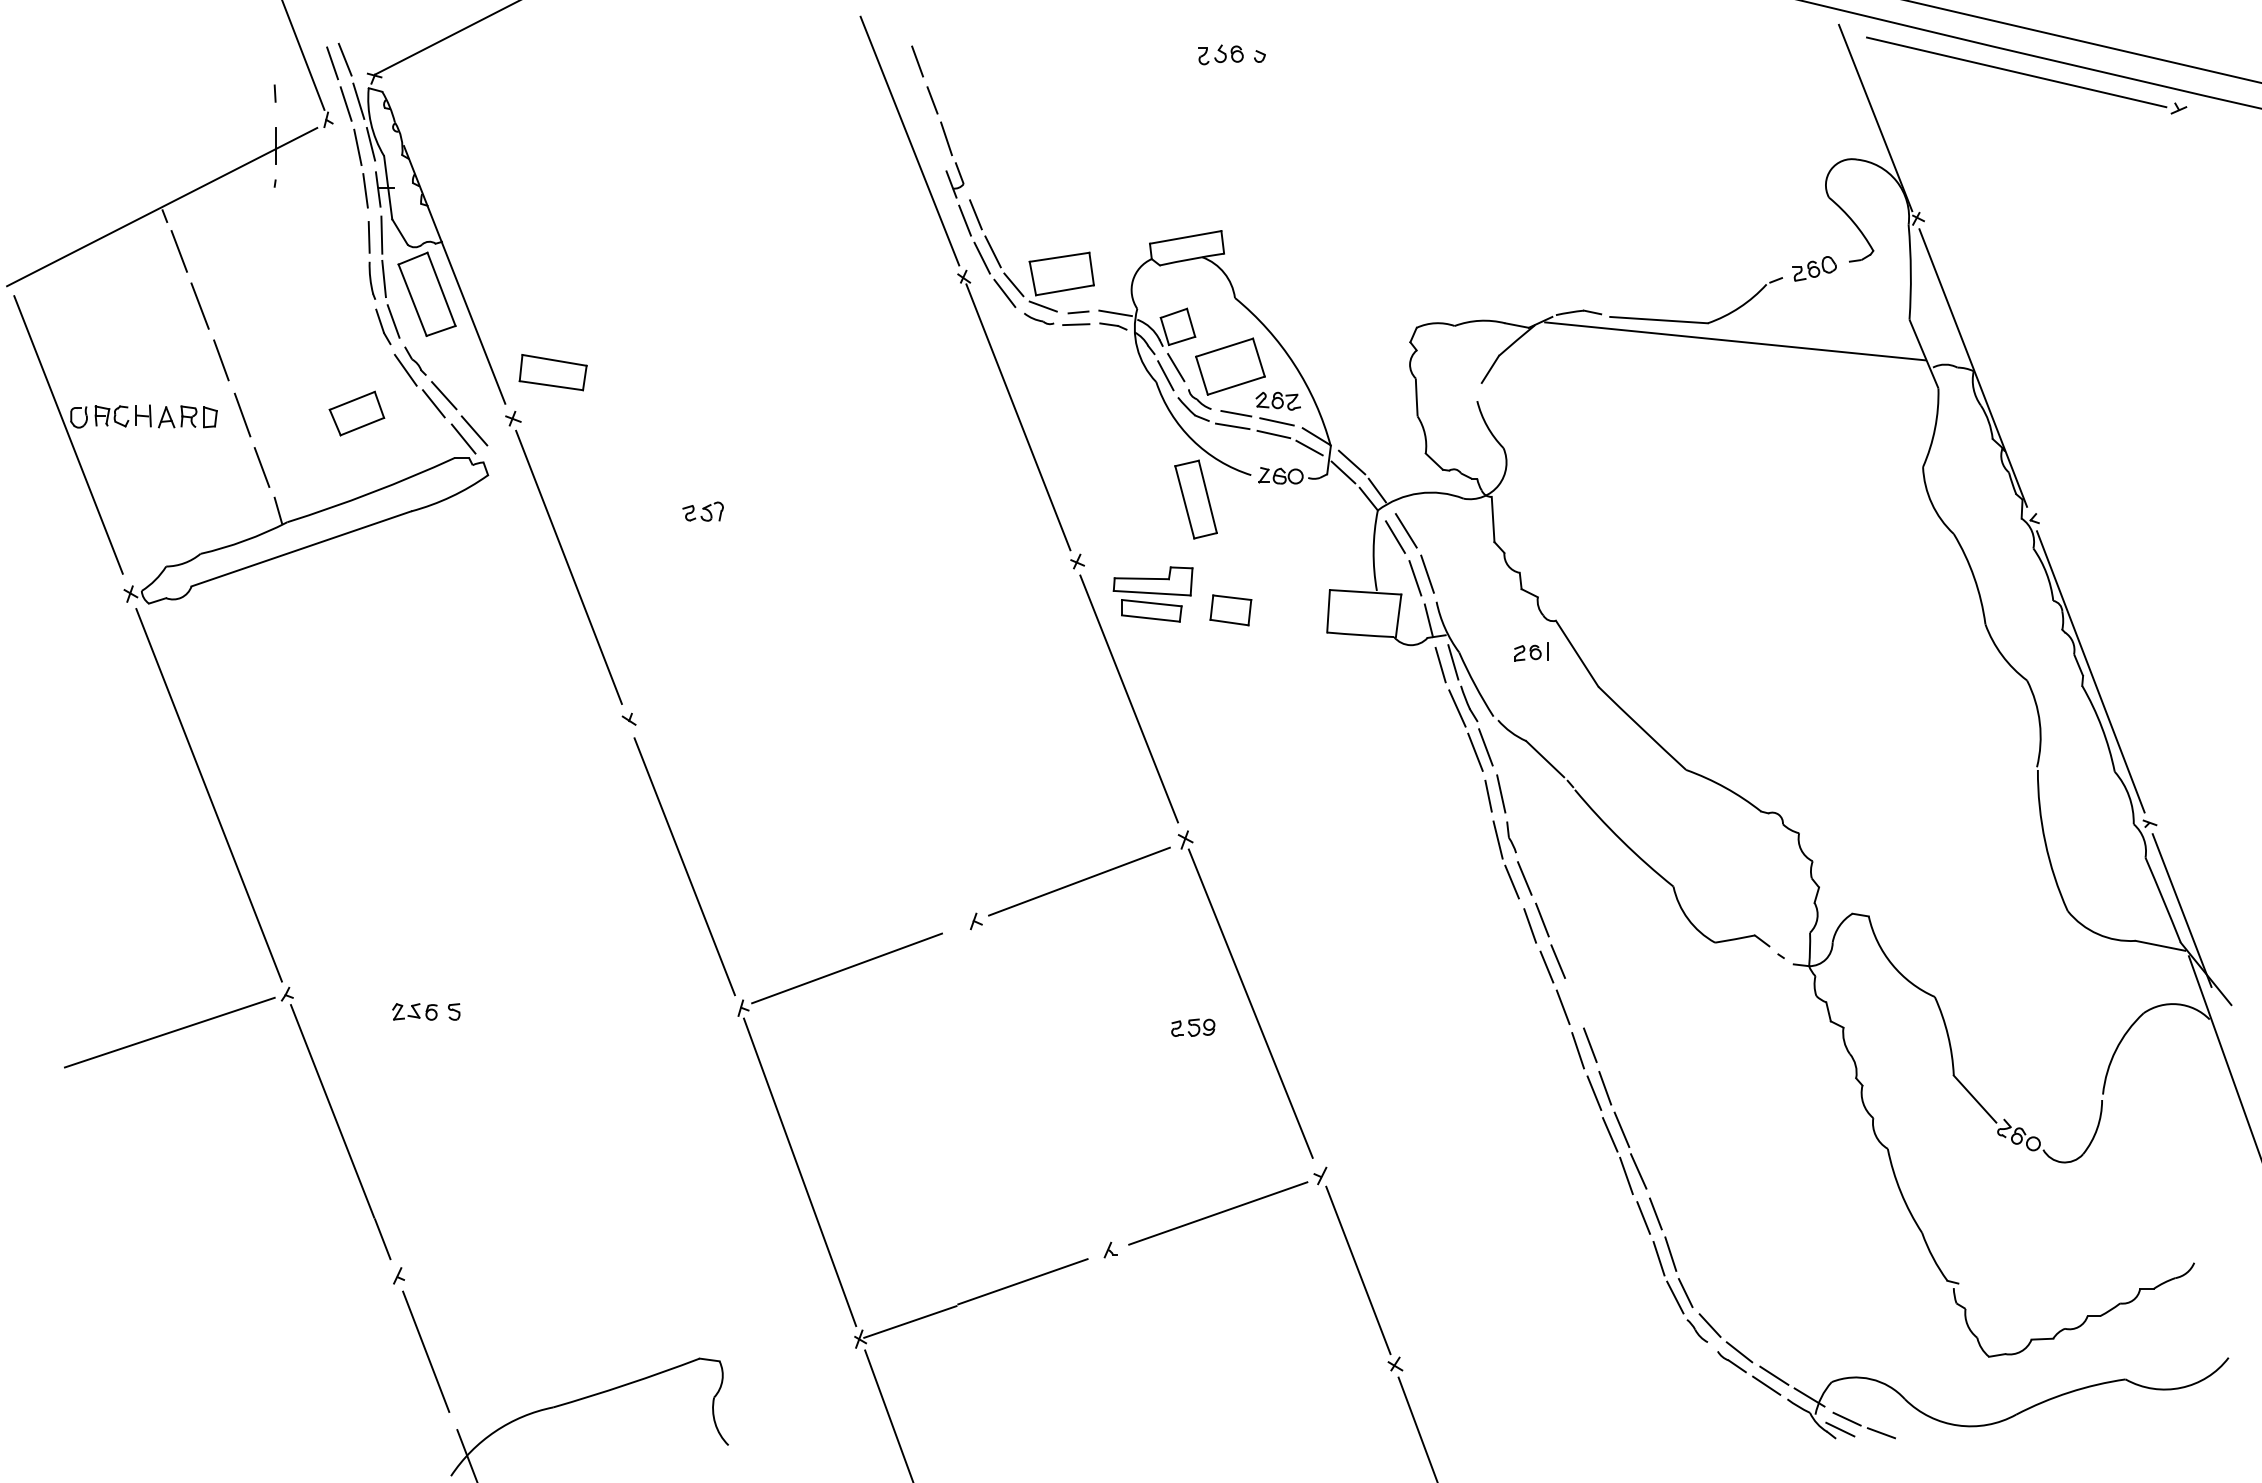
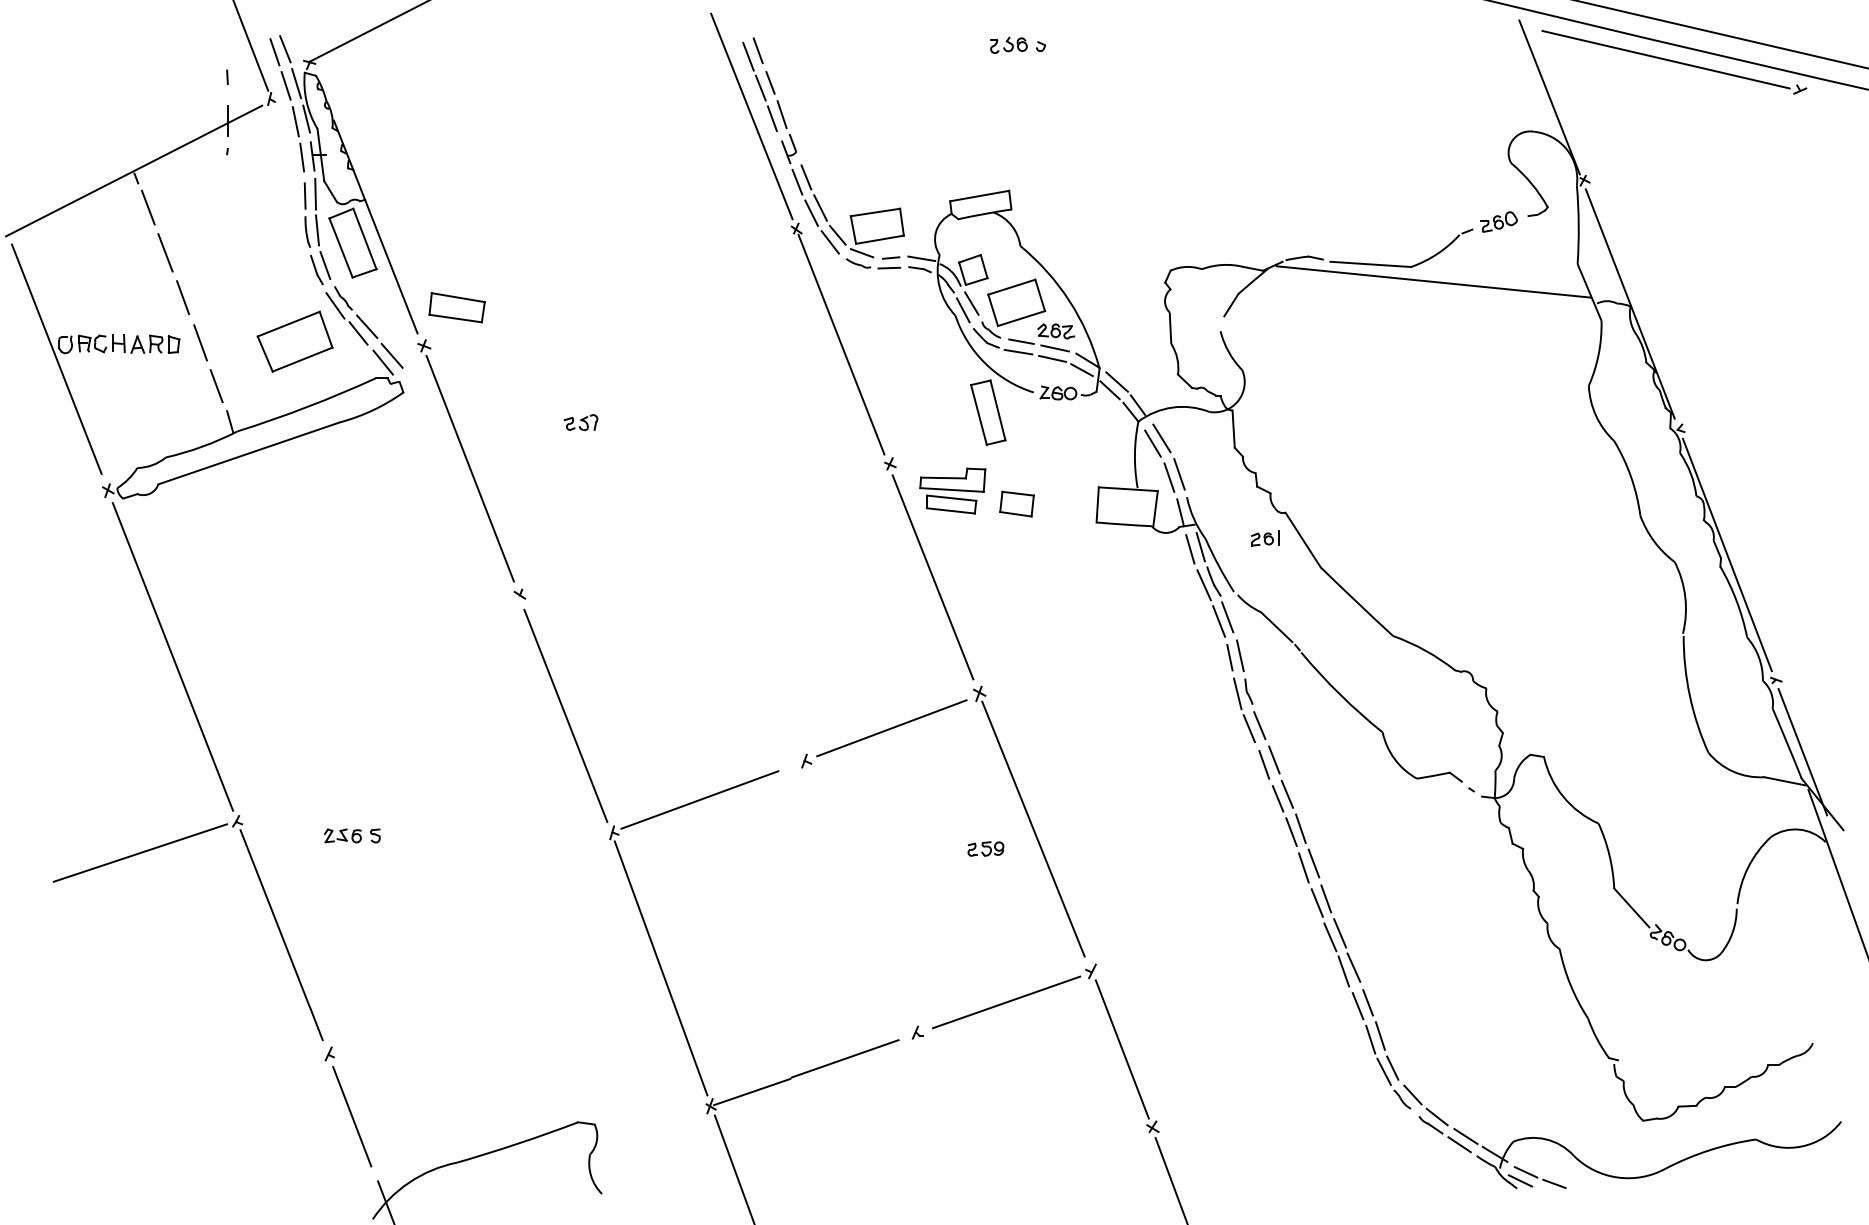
line: (919, 104) -> (759, 86), added
part: (356, 413) -> (294, 341), size x1.67
line: (1574, 1002) -> (1300, 828), added

